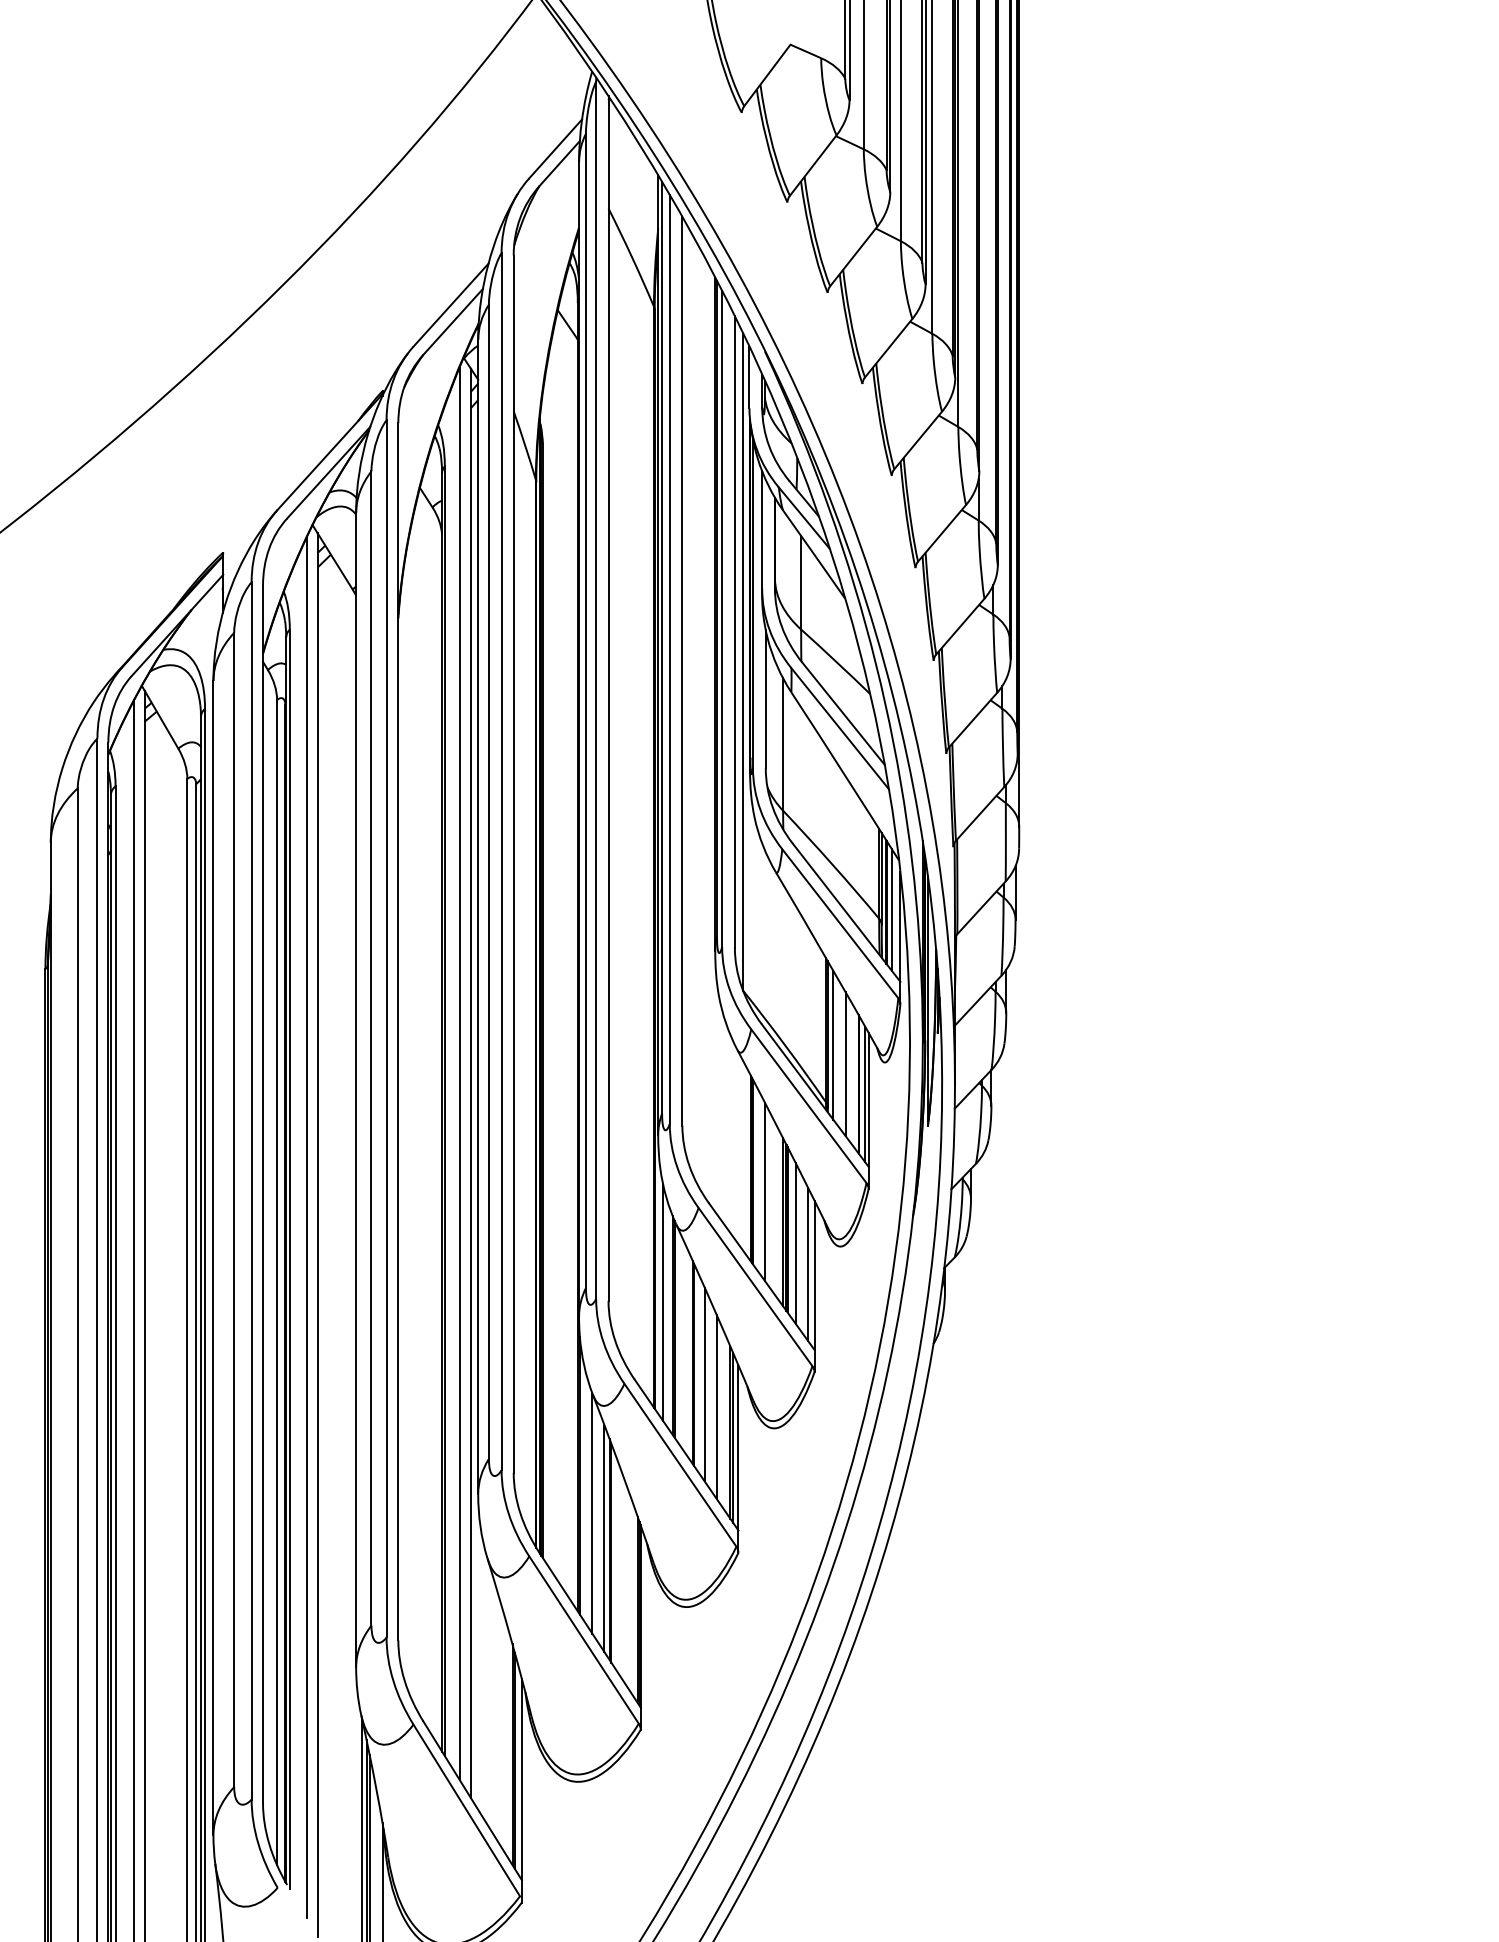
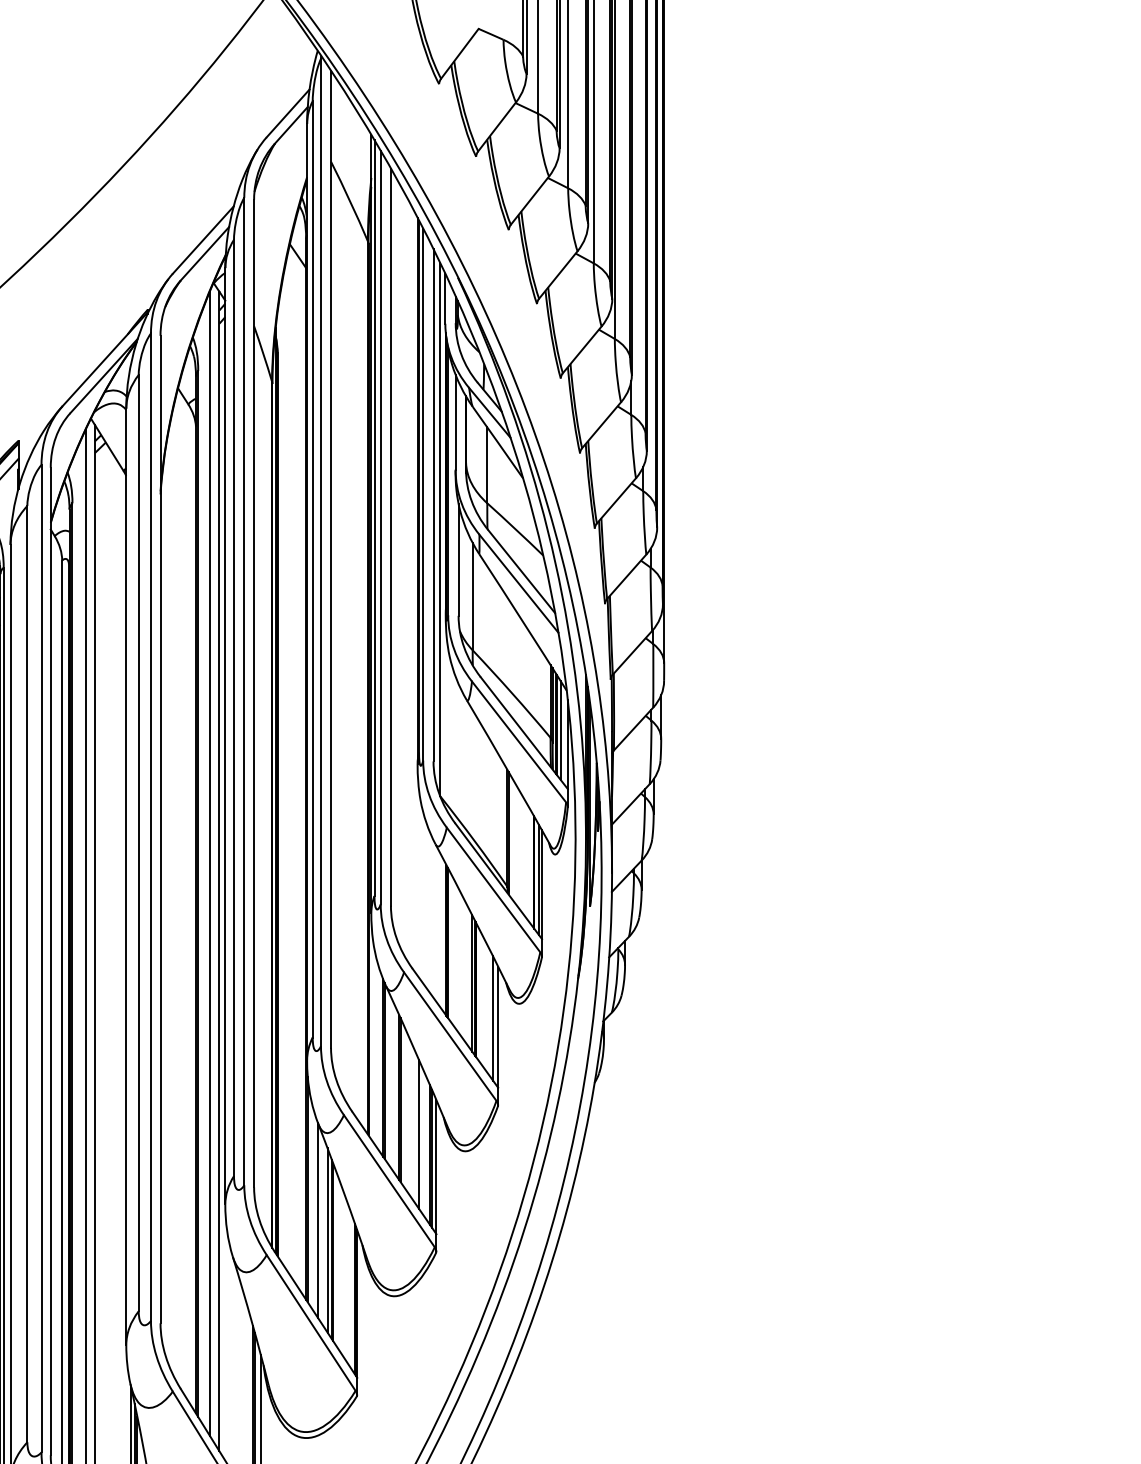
line: (833, 1044) -> (513, 839), removed
line: (845, 1064) -> (523, 856), removed
line: (765, 1192) -> (458, 959), removed
line: (795, 1243) -> (482, 1001), removed
line: (663, 1303) -> (375, 1049), removed
line: (704, 1384) -> (408, 1115), removed

